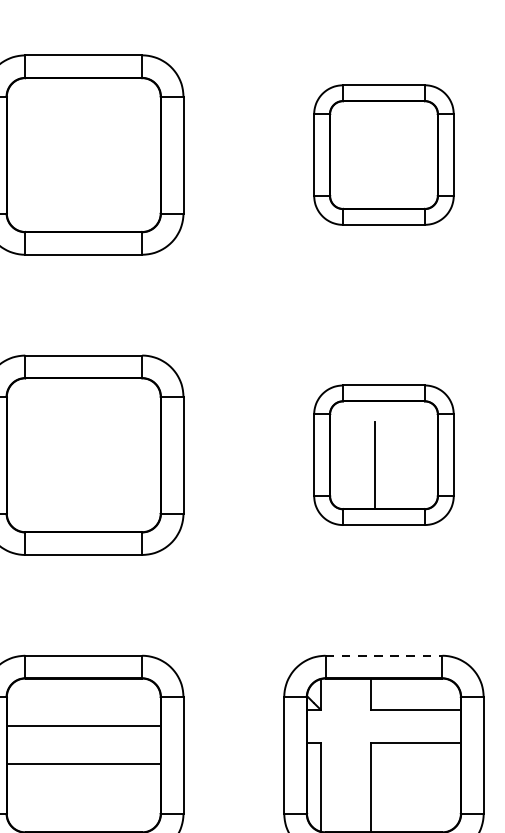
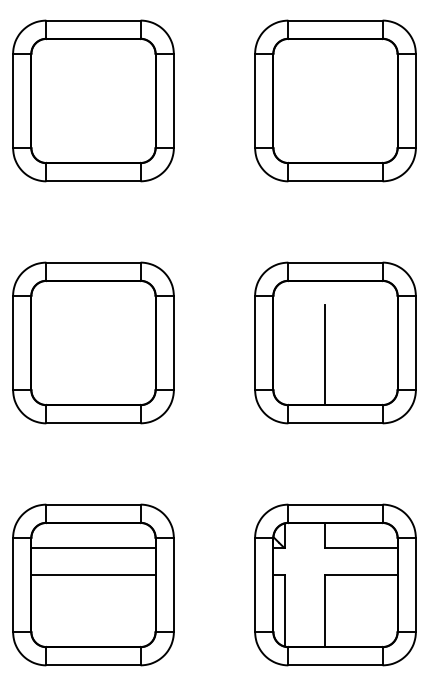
part: (383, 154) -> (335, 100), size x1.43
part: (383, 454) -> (335, 342), size x1.43
line: (385, 655) -> (336, 504), dashed -> solid
line: (83, 726) -> (93, 548), moved
line: (83, 763) -> (93, 574), moved

